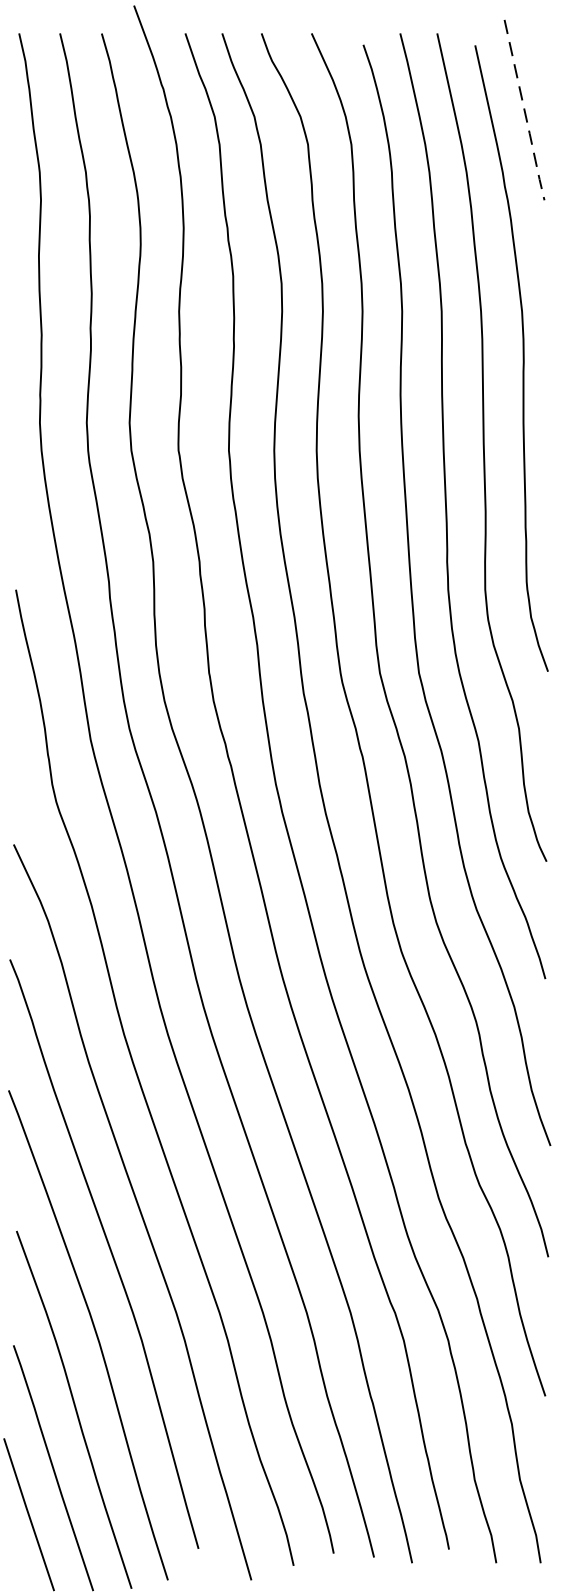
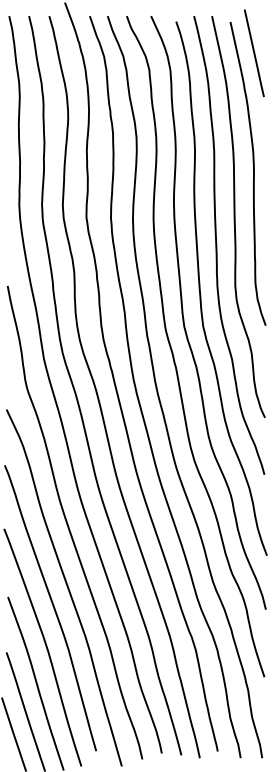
line: (524, 114) -> (254, 55), dashed -> solid

